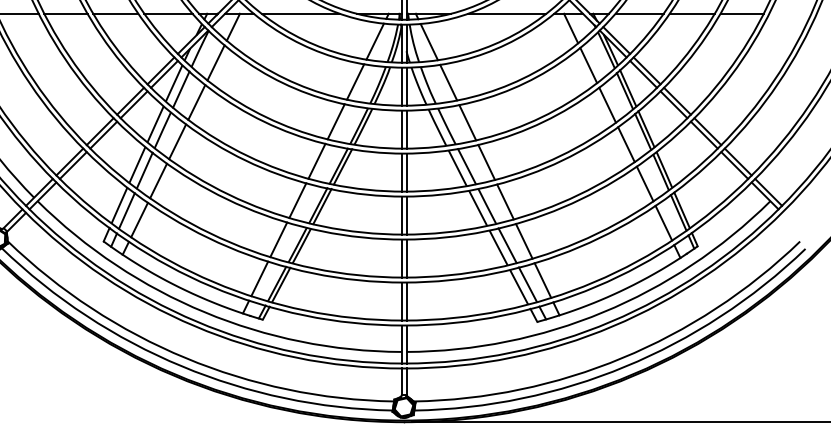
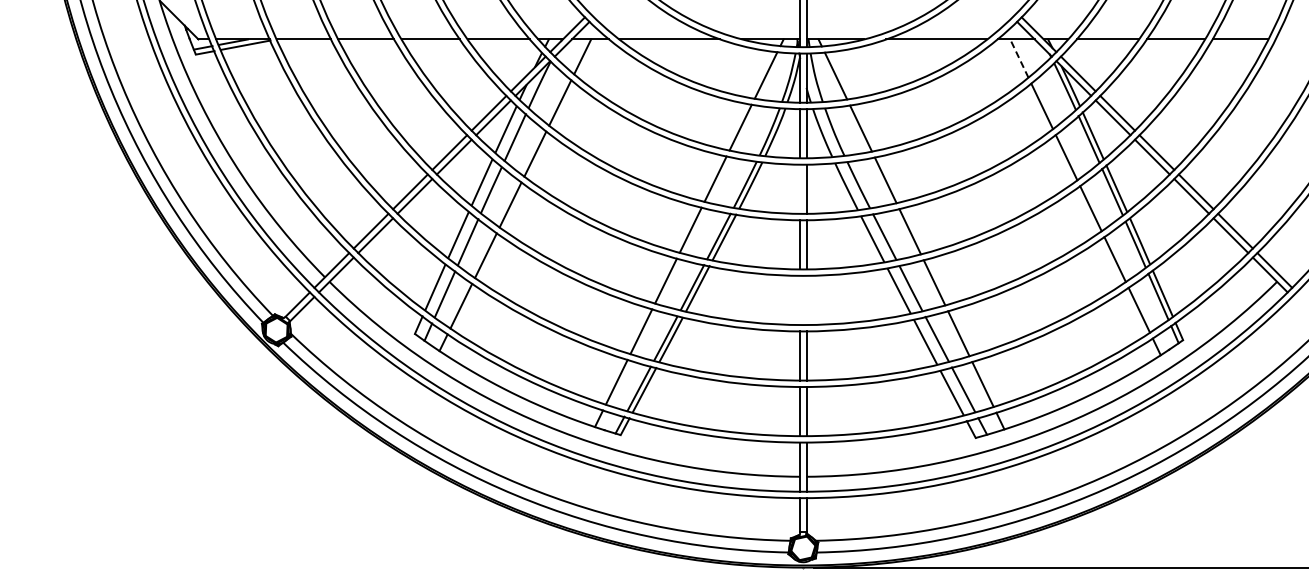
line: (571, 28) -> (1019, 58), solid -> dashed
line: (401, 129) -> (800, 188), removed
line: (401, 215) -> (800, 300), removed
line: (406, 215) -> (806, 300), removed

